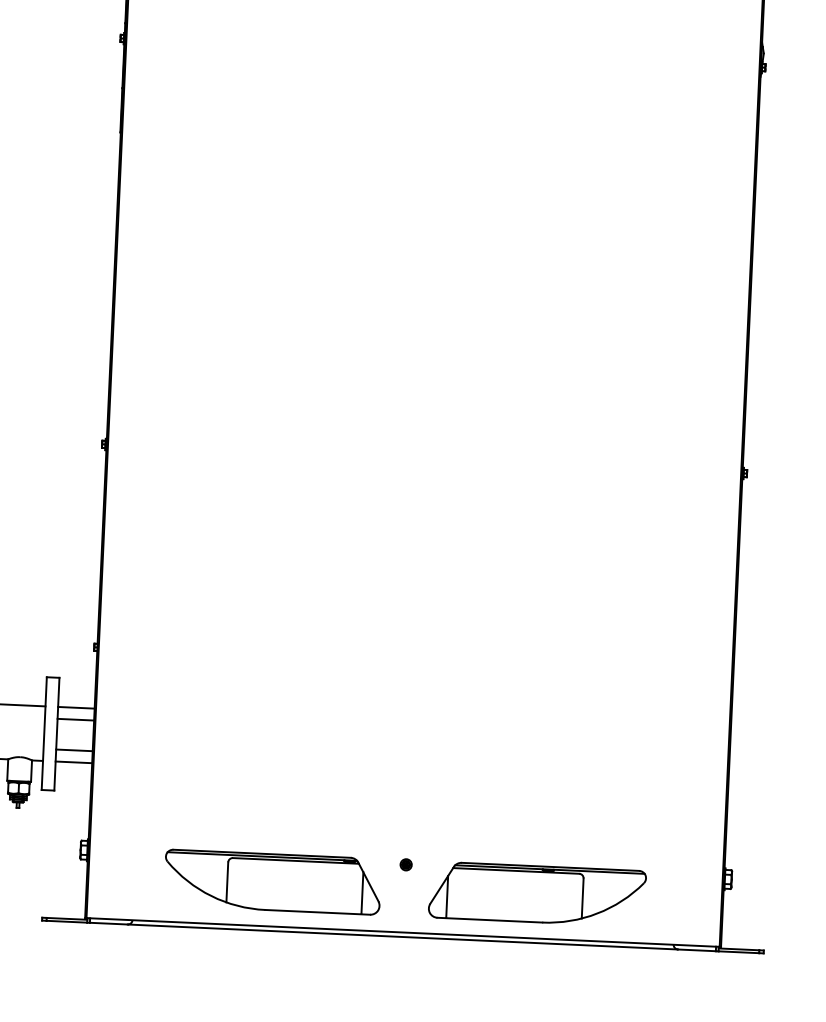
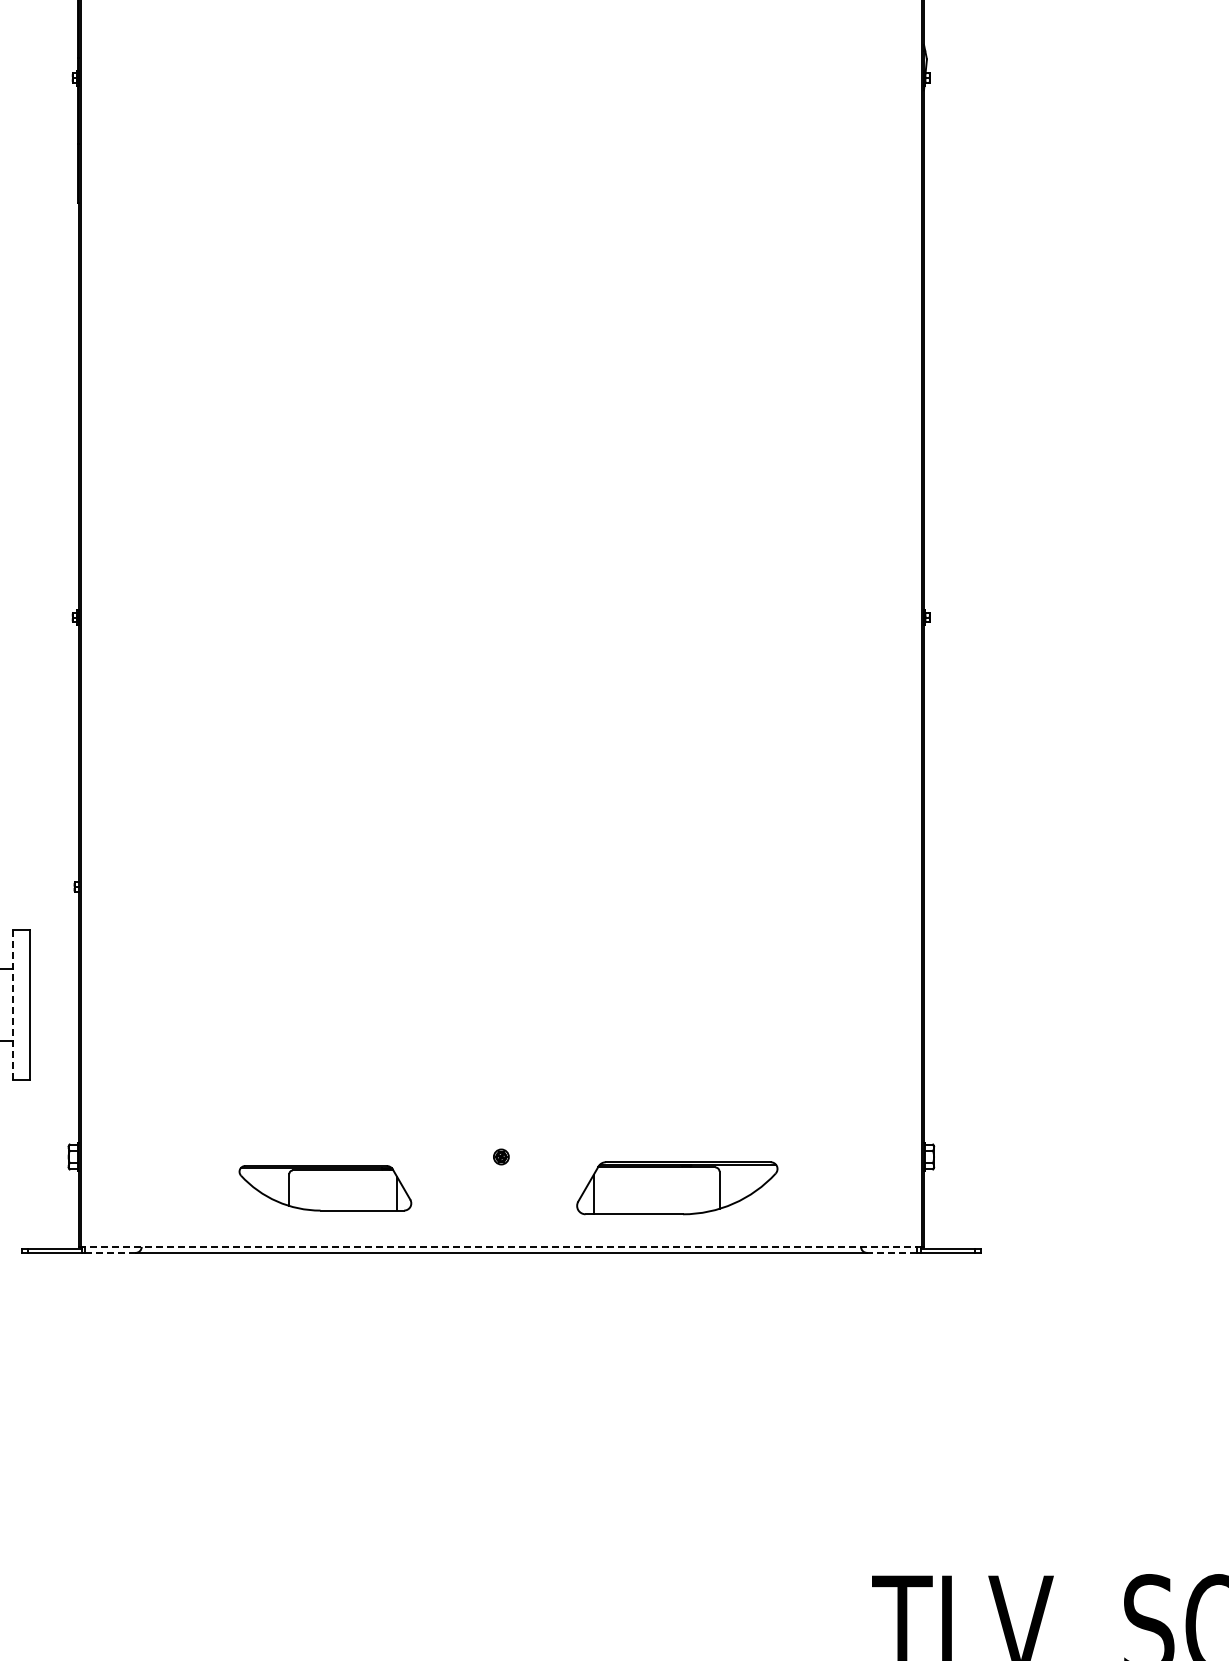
line: (76, 707) -> (54, 968), removed
line: (75, 719) -> (54, 984), removed
line: (44, 733) -> (13, 1004), solid -> dashed
line: (74, 750) -> (54, 1025), removed
line: (73, 762) -> (54, 1041), removed
part: (272, 882) -> (325, 1188), size x0.6
part: (537, 894) -> (677, 1188), size x0.7
line: (108, 923) -> (110, 1252), solid -> dashed
line: (403, 932) -> (501, 1246), solid -> dashed
line: (696, 950) -> (891, 1252), solid -> dashed

